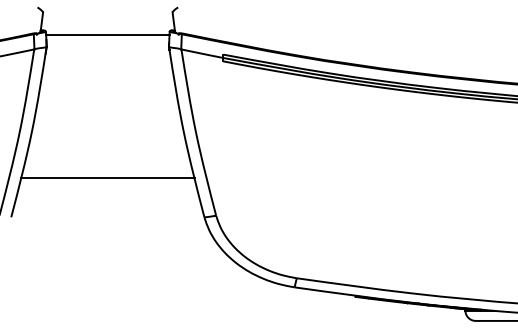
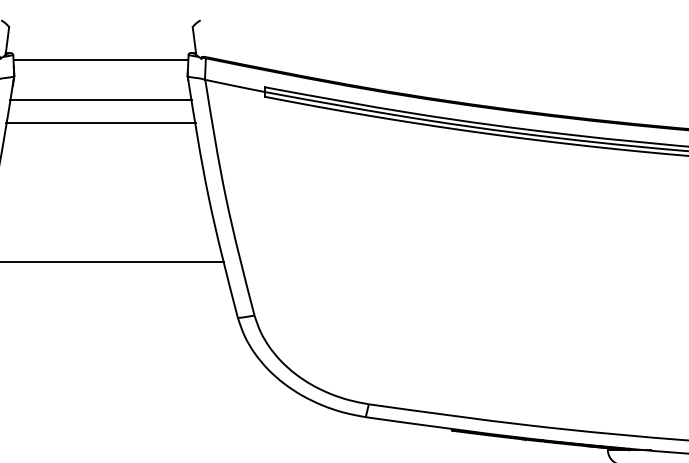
line: (107, 63) -> (100, 99), added
line: (107, 80) -> (100, 123), added

